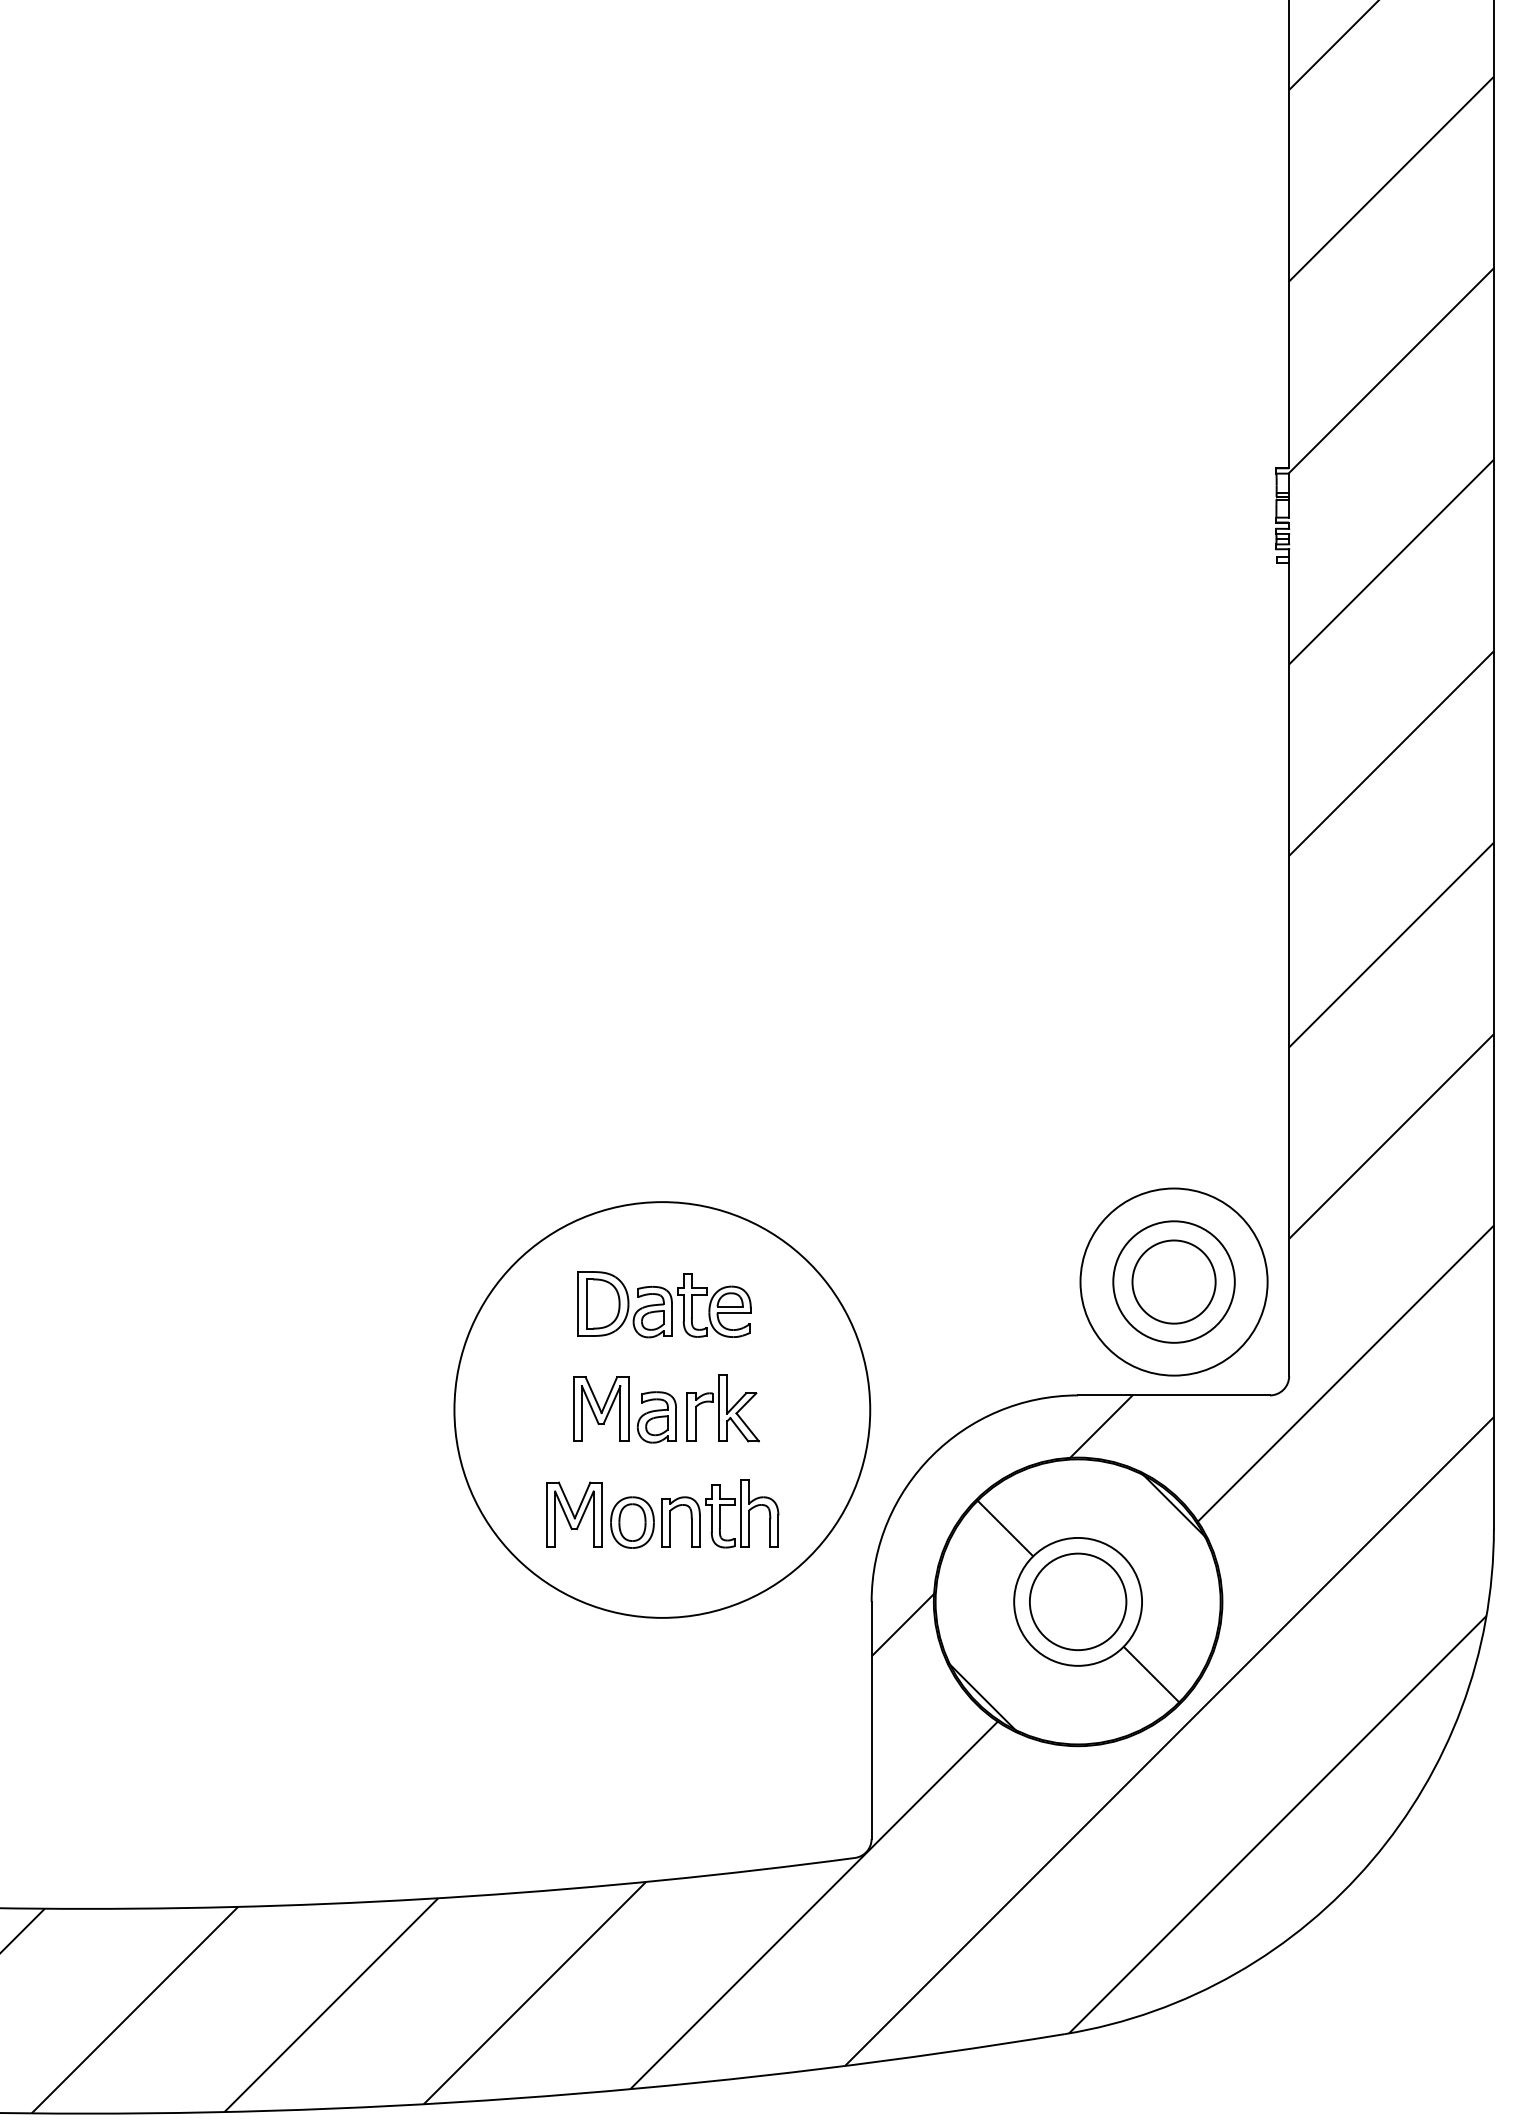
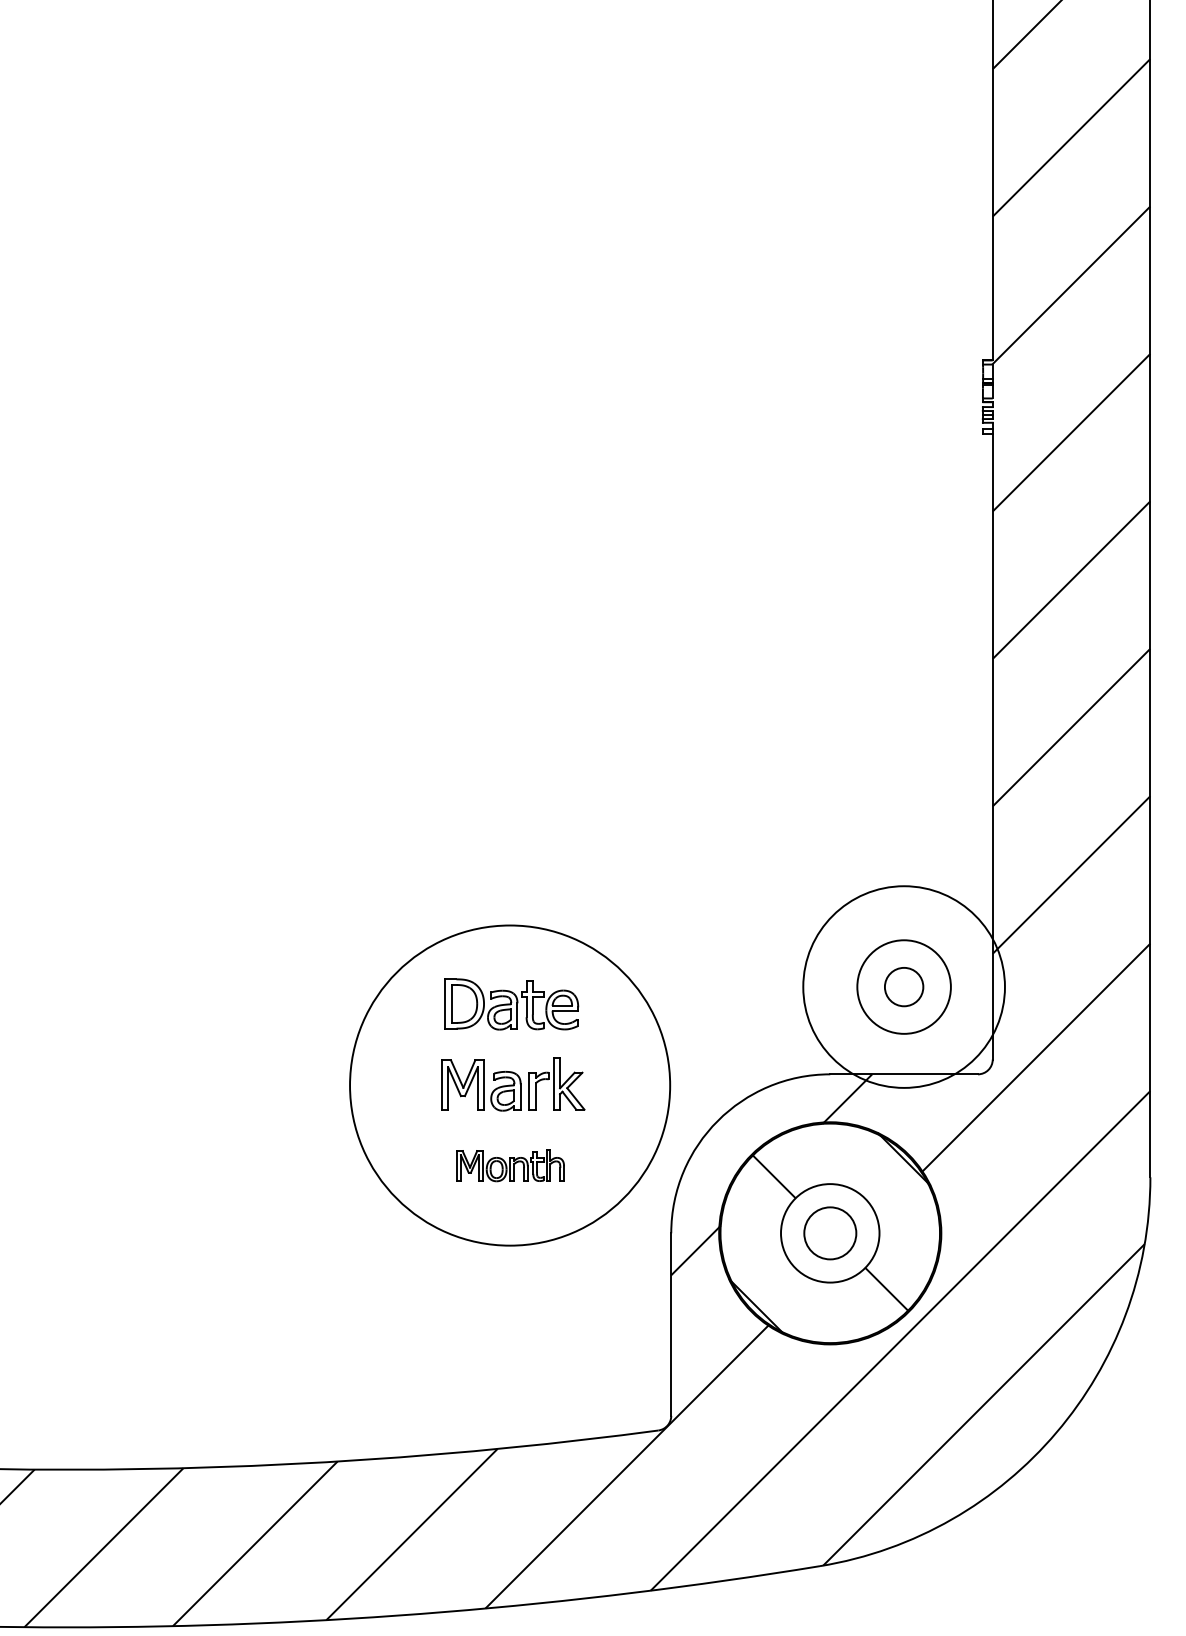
circle: (1174, 1282) -> (904, 987), size x0.6
circle: (1174, 1282) -> (904, 987), size x1.4
part: (662, 1513) -> (510, 1165), size x0.6
circle: (1078, 1602) -> (830, 1233), size x0.7

